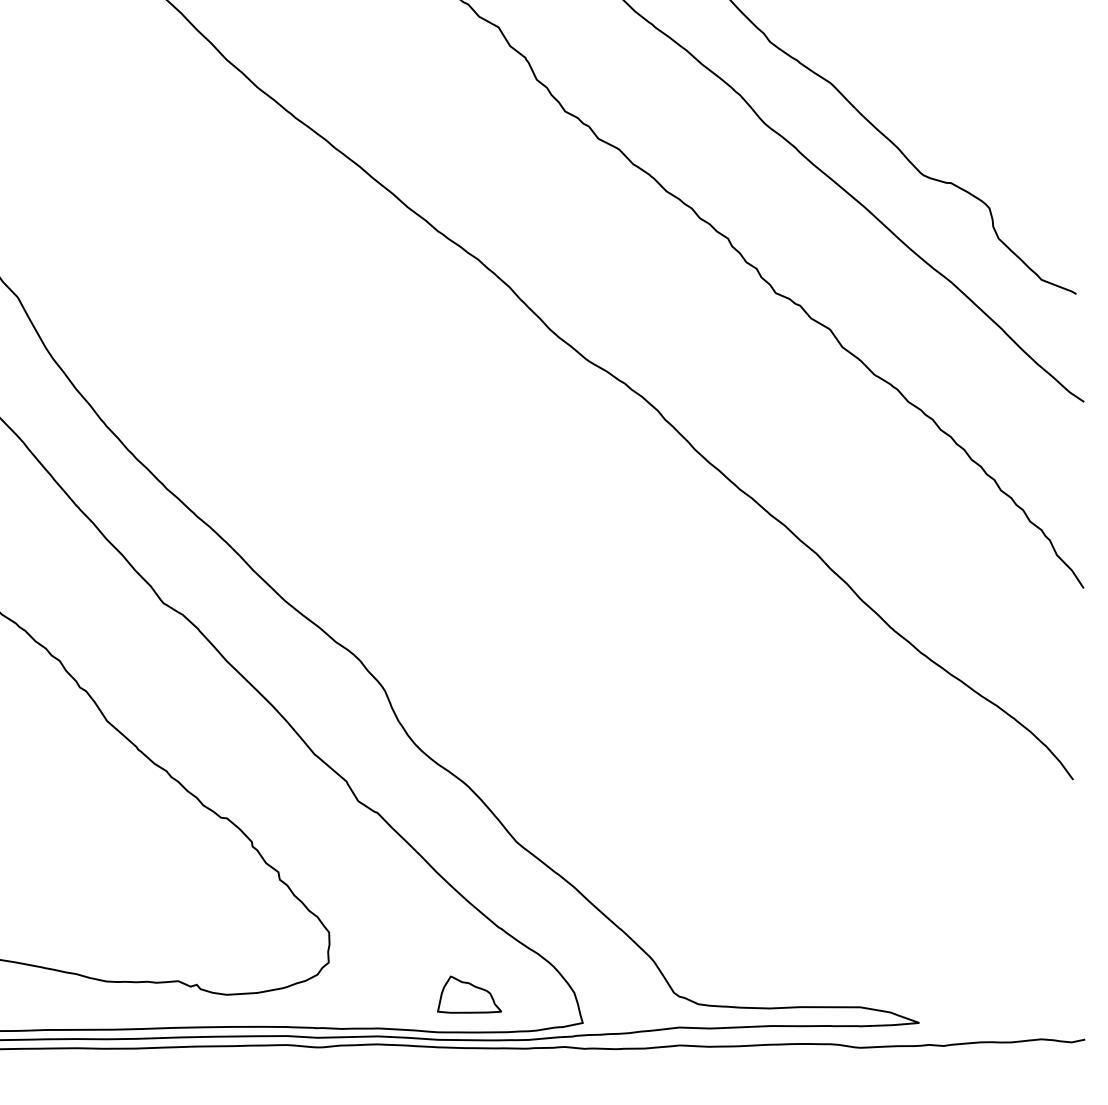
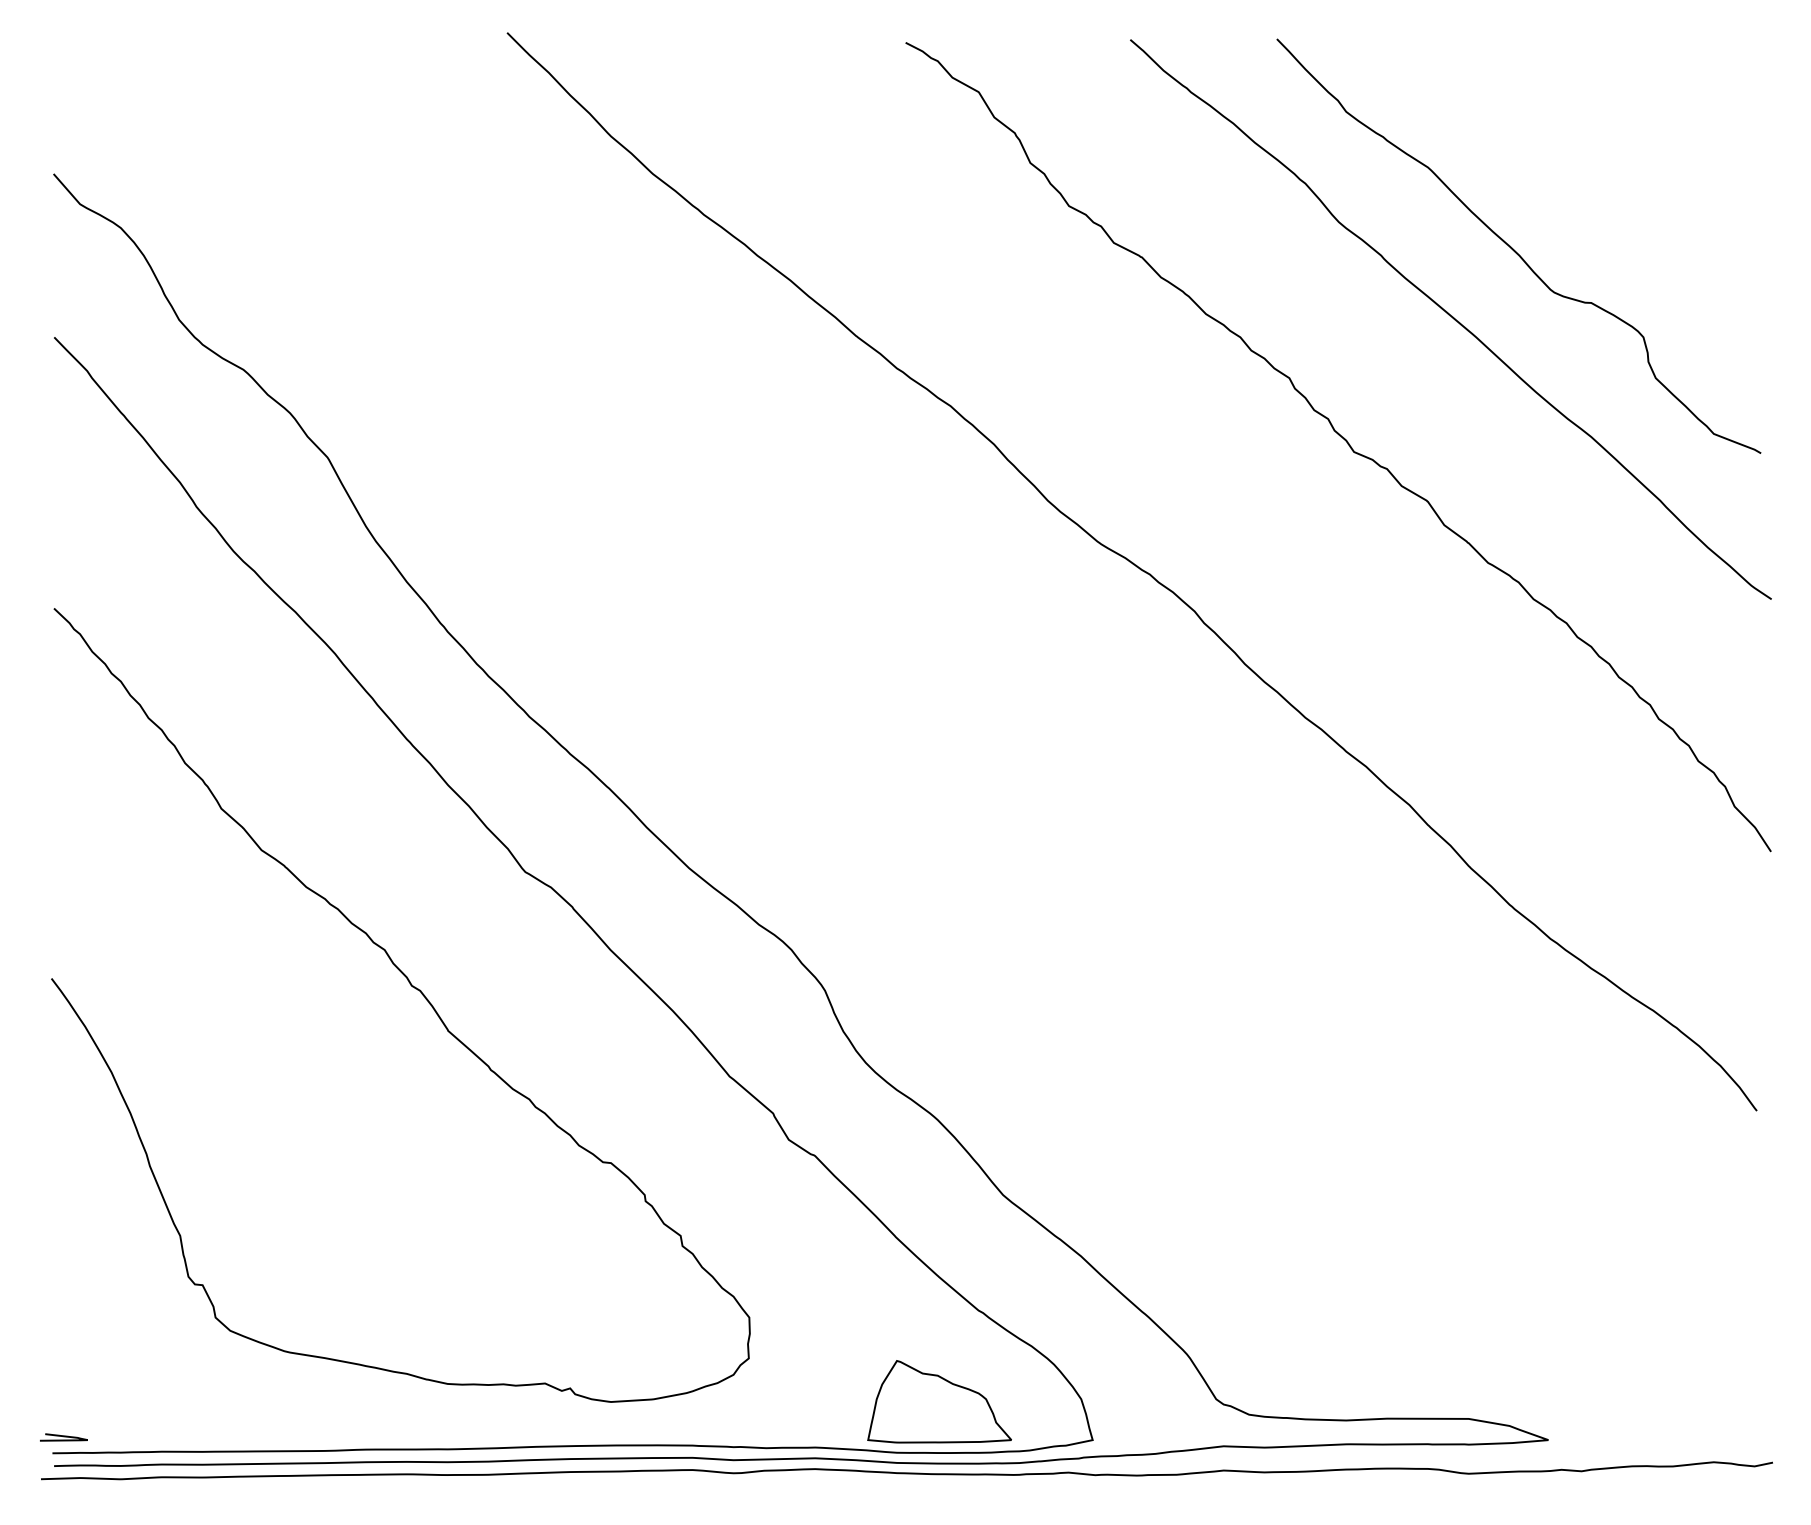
part: (469, 994) -> (939, 1401), size x1.67

